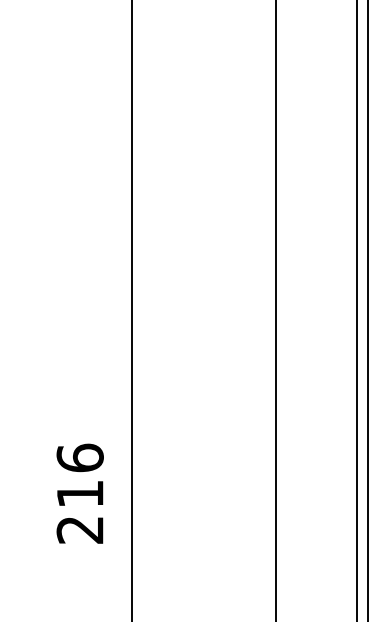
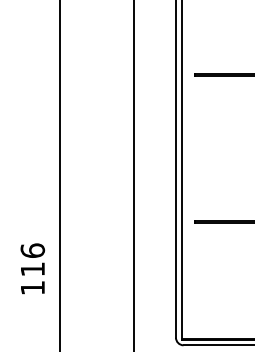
text: (79, 530) -> (32, 288), 216 -> 116

